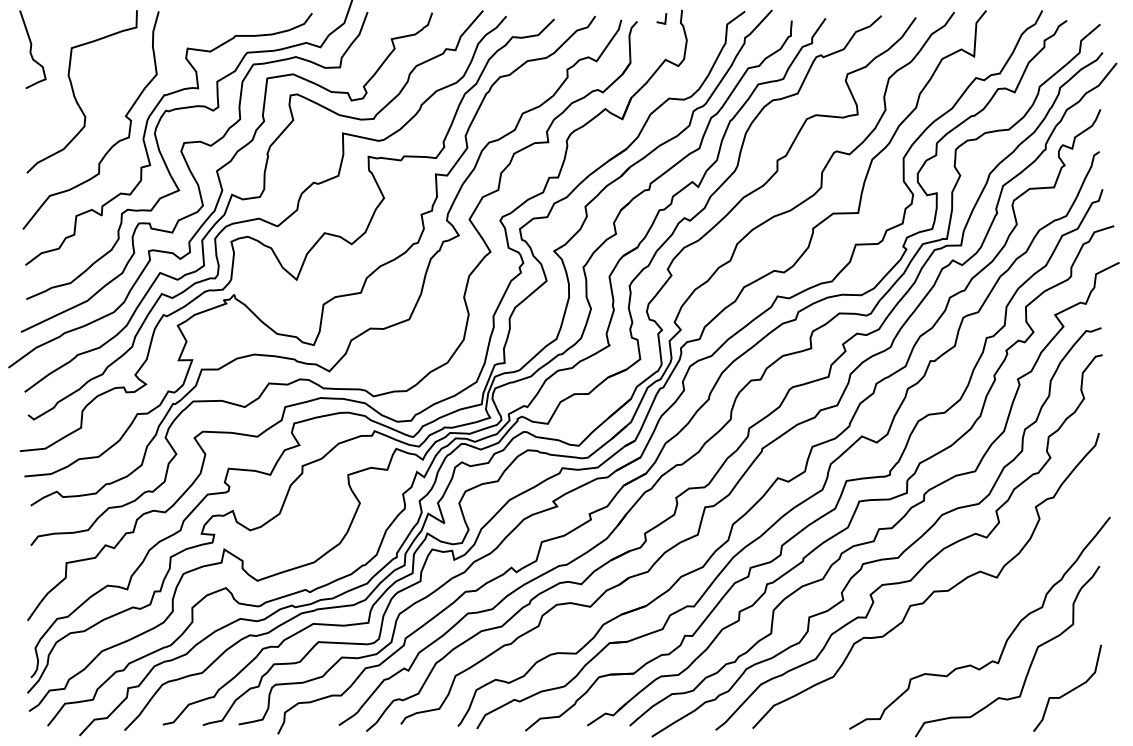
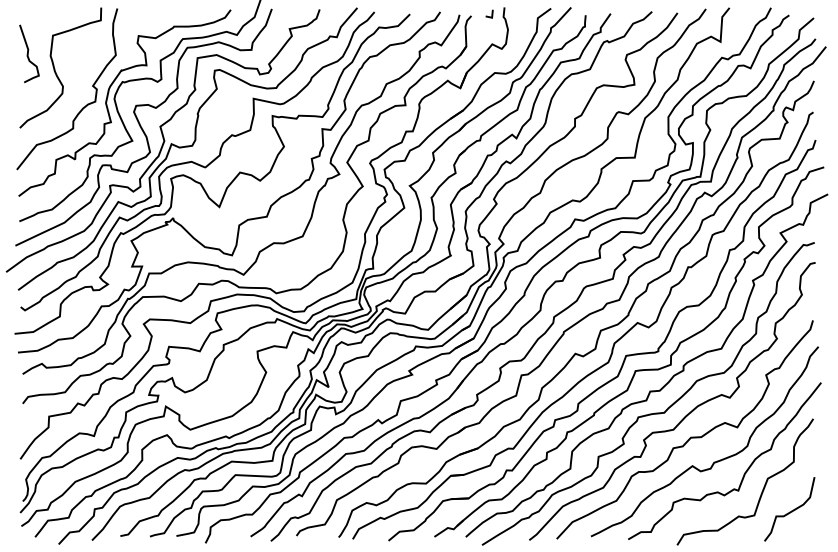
curve: (31, 49) -> (28, 53), moved
curve: (965, 624) -> (714, 462), added

